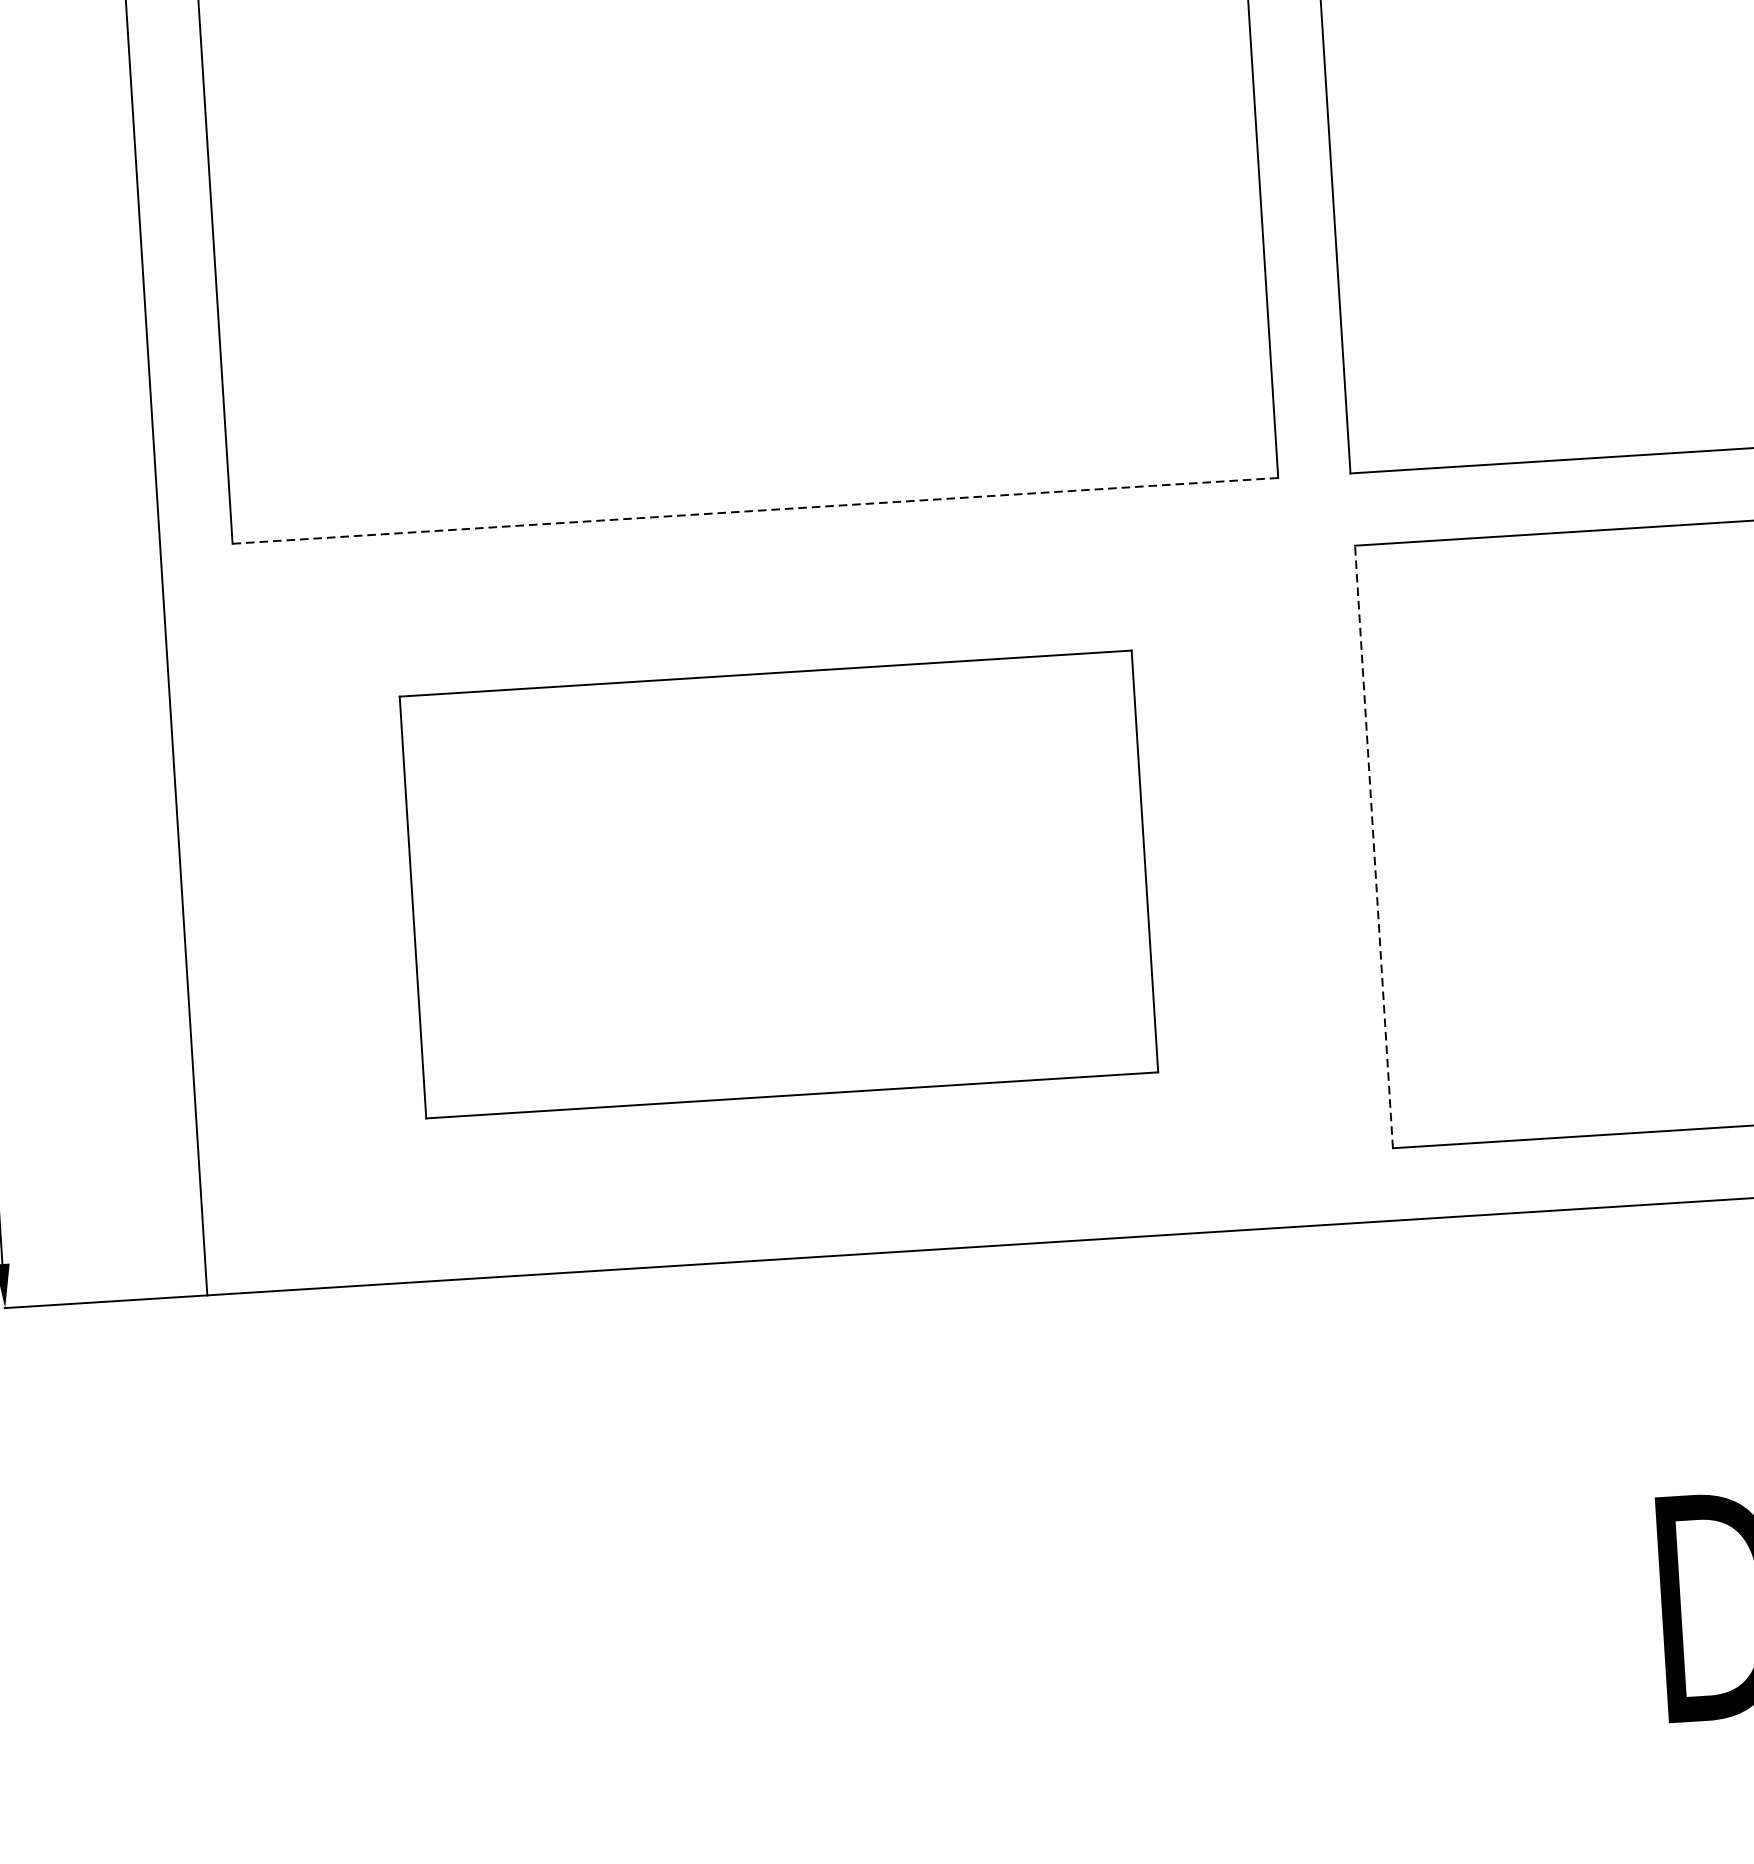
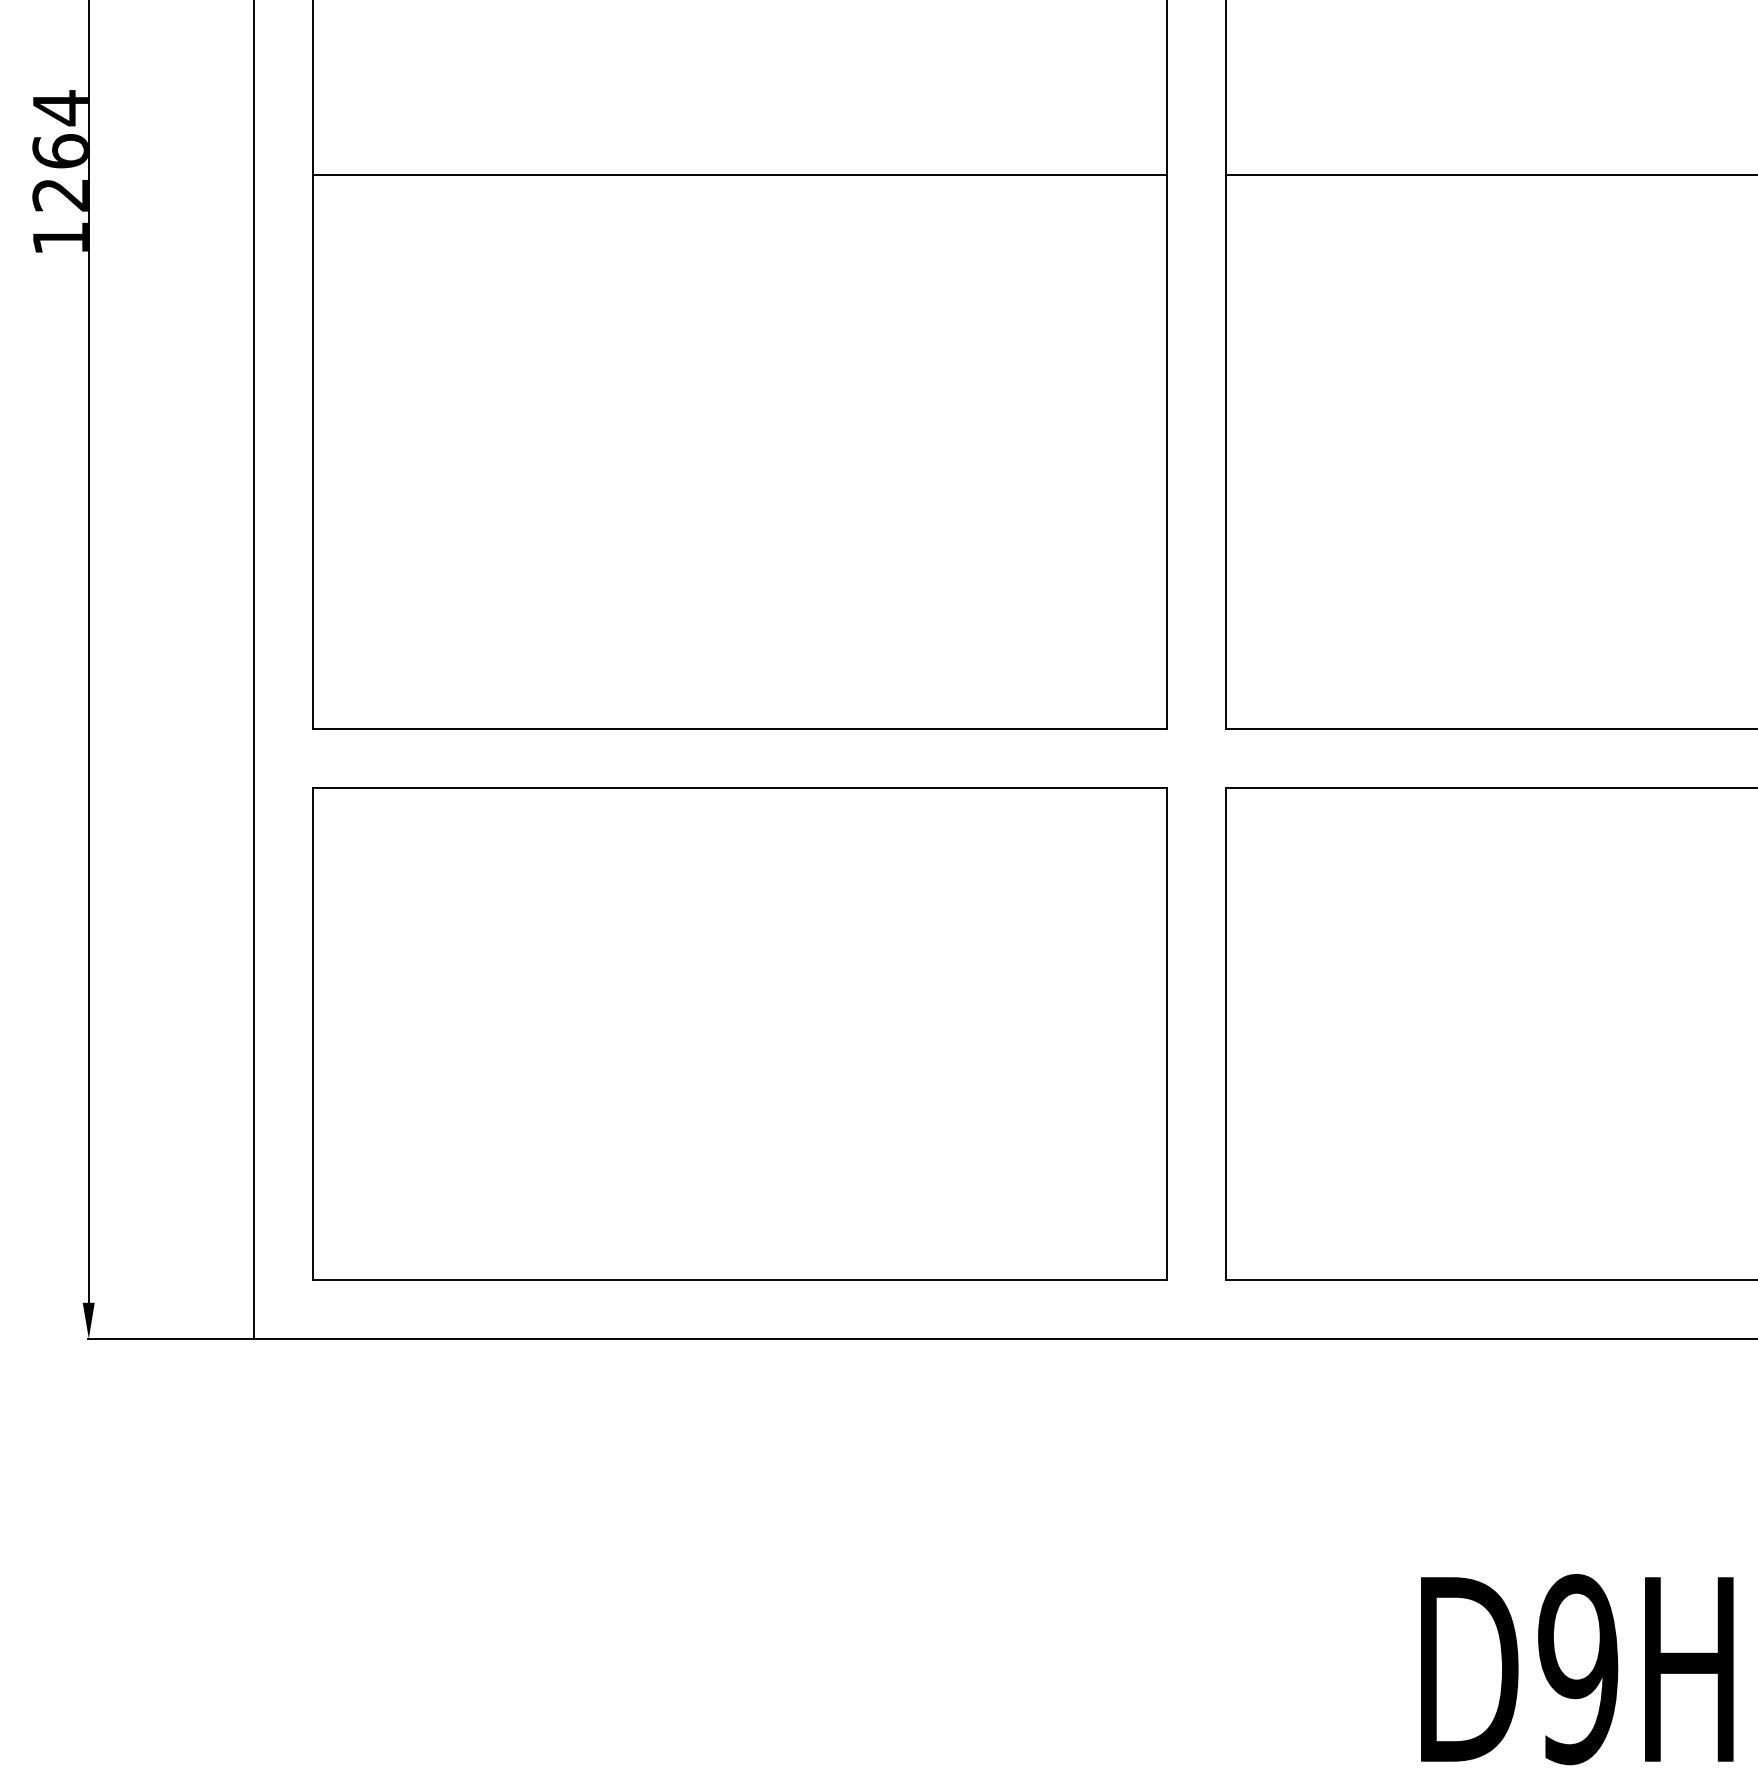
line: (754, 510) -> (739, 728), dashed -> solid
line: (1373, 846) -> (1225, 1033), dashed -> solid
part: (778, 884) -> (739, 1033), size x1.43

